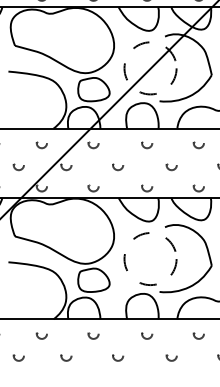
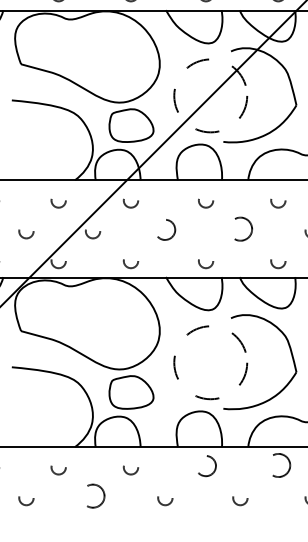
circle: (118, 167) -> (165, 234), size x1.4
circle: (171, 167) -> (240, 234), size x1.6
circle: (147, 335) -> (206, 469), size x1.4
circle: (198, 335) -> (277, 469), size x1.6
circle: (66, 357) -> (93, 500), size x1.6

